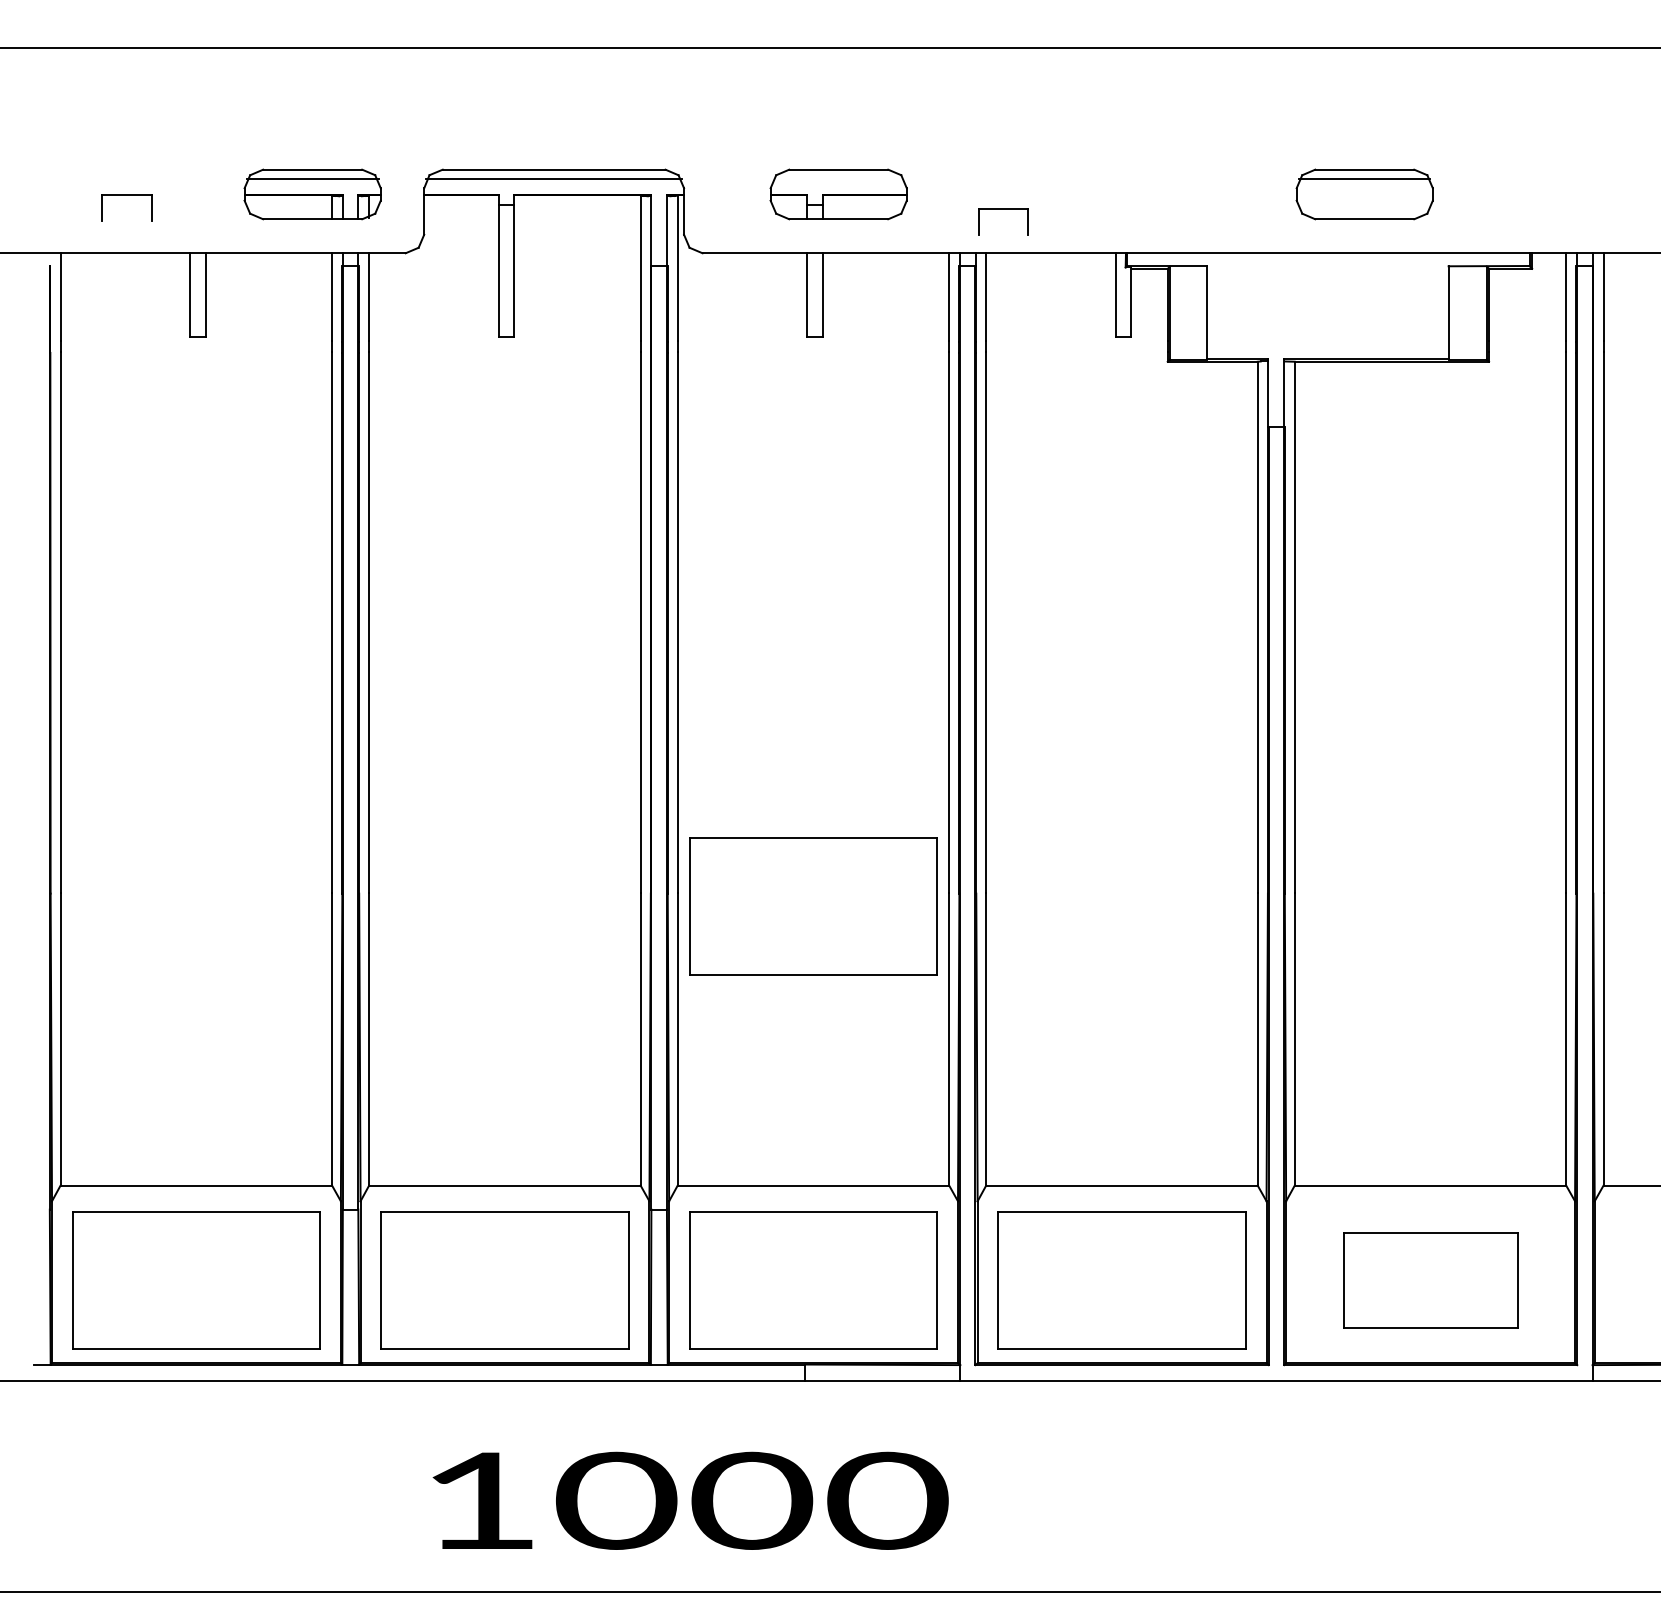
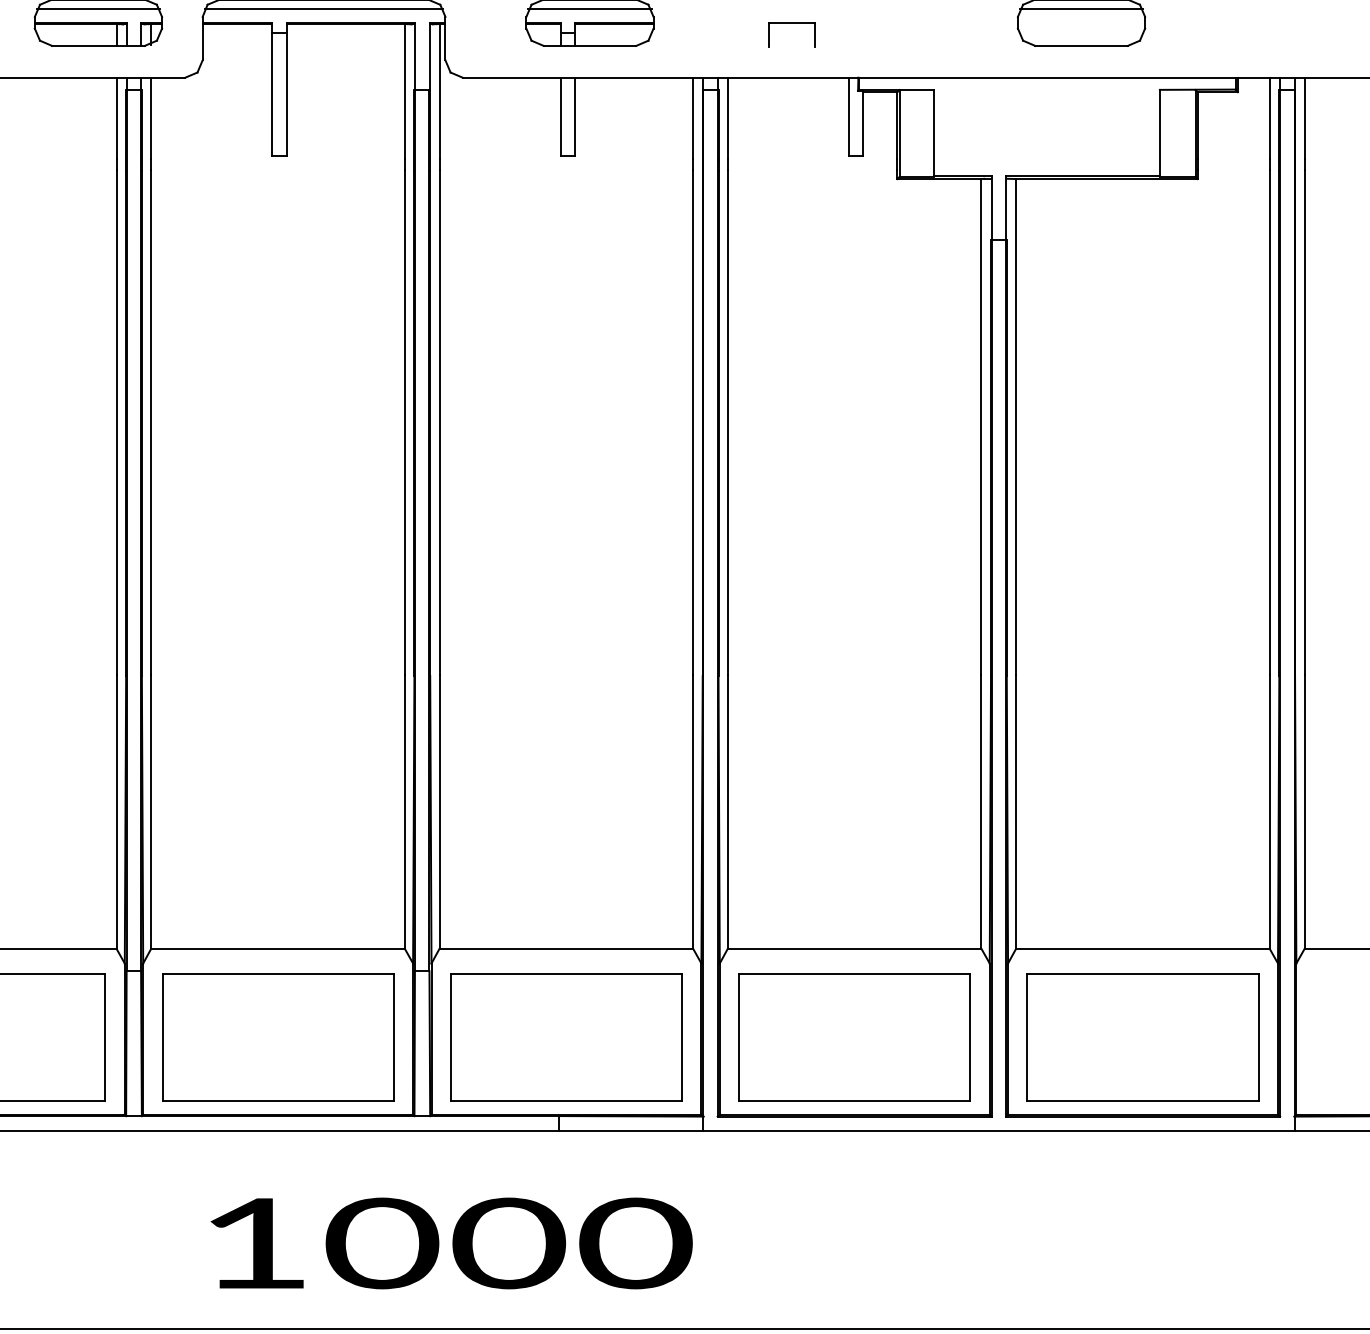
line: (838, 179) -> (589, 8), added
part: (1003, 209) -> (792, 23), moved
part: (813, 906) -> (566, 688), removed
part: (1430, 1280) -> (1142, 1037), size x1.43

